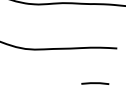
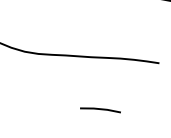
line: (95, 83) -> (100, 109), moved

